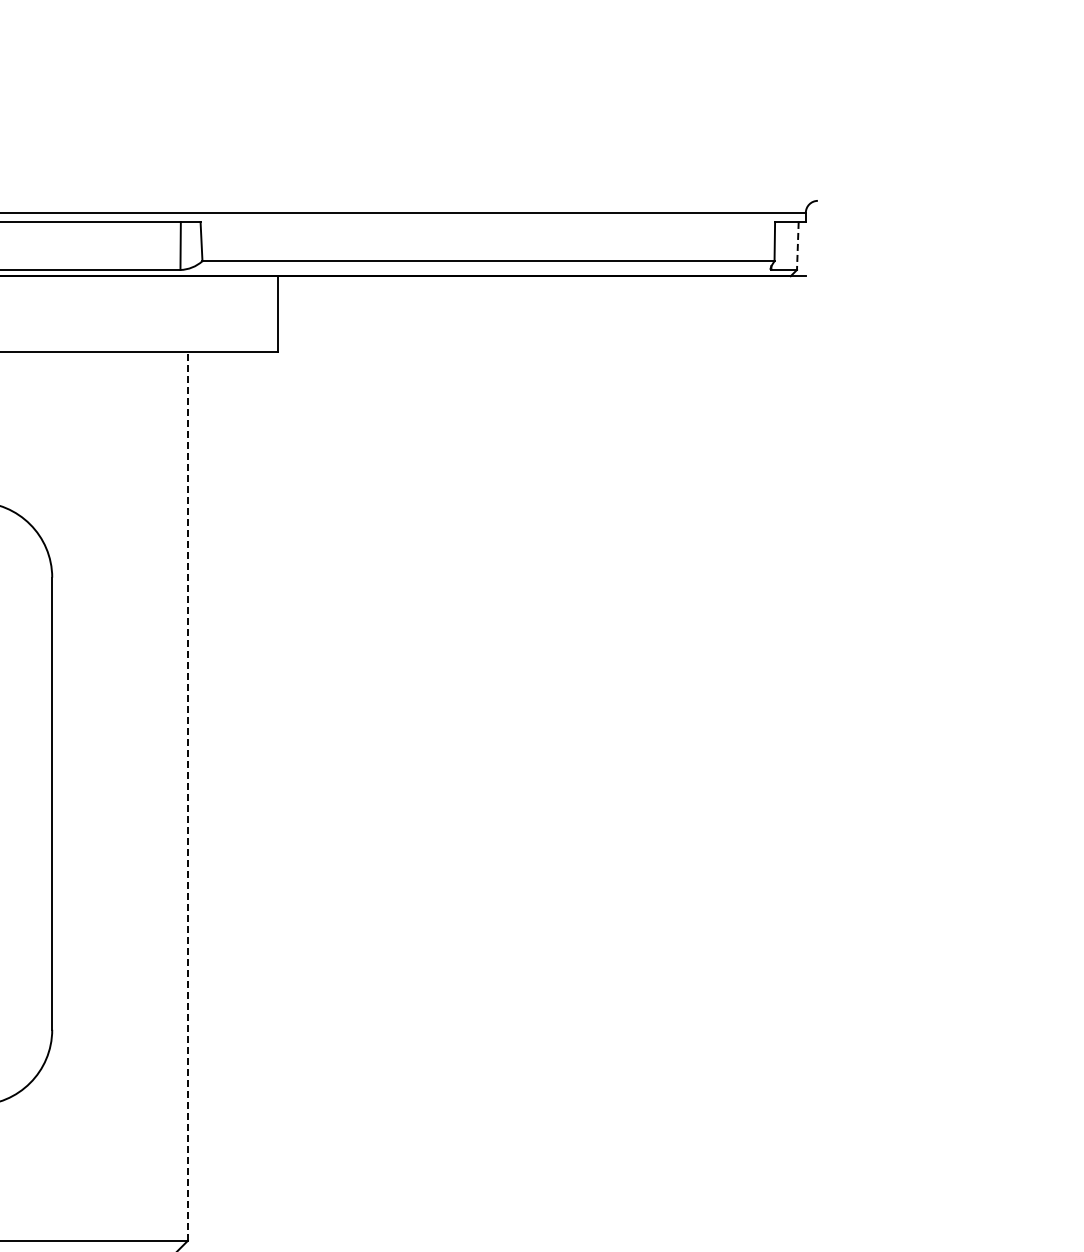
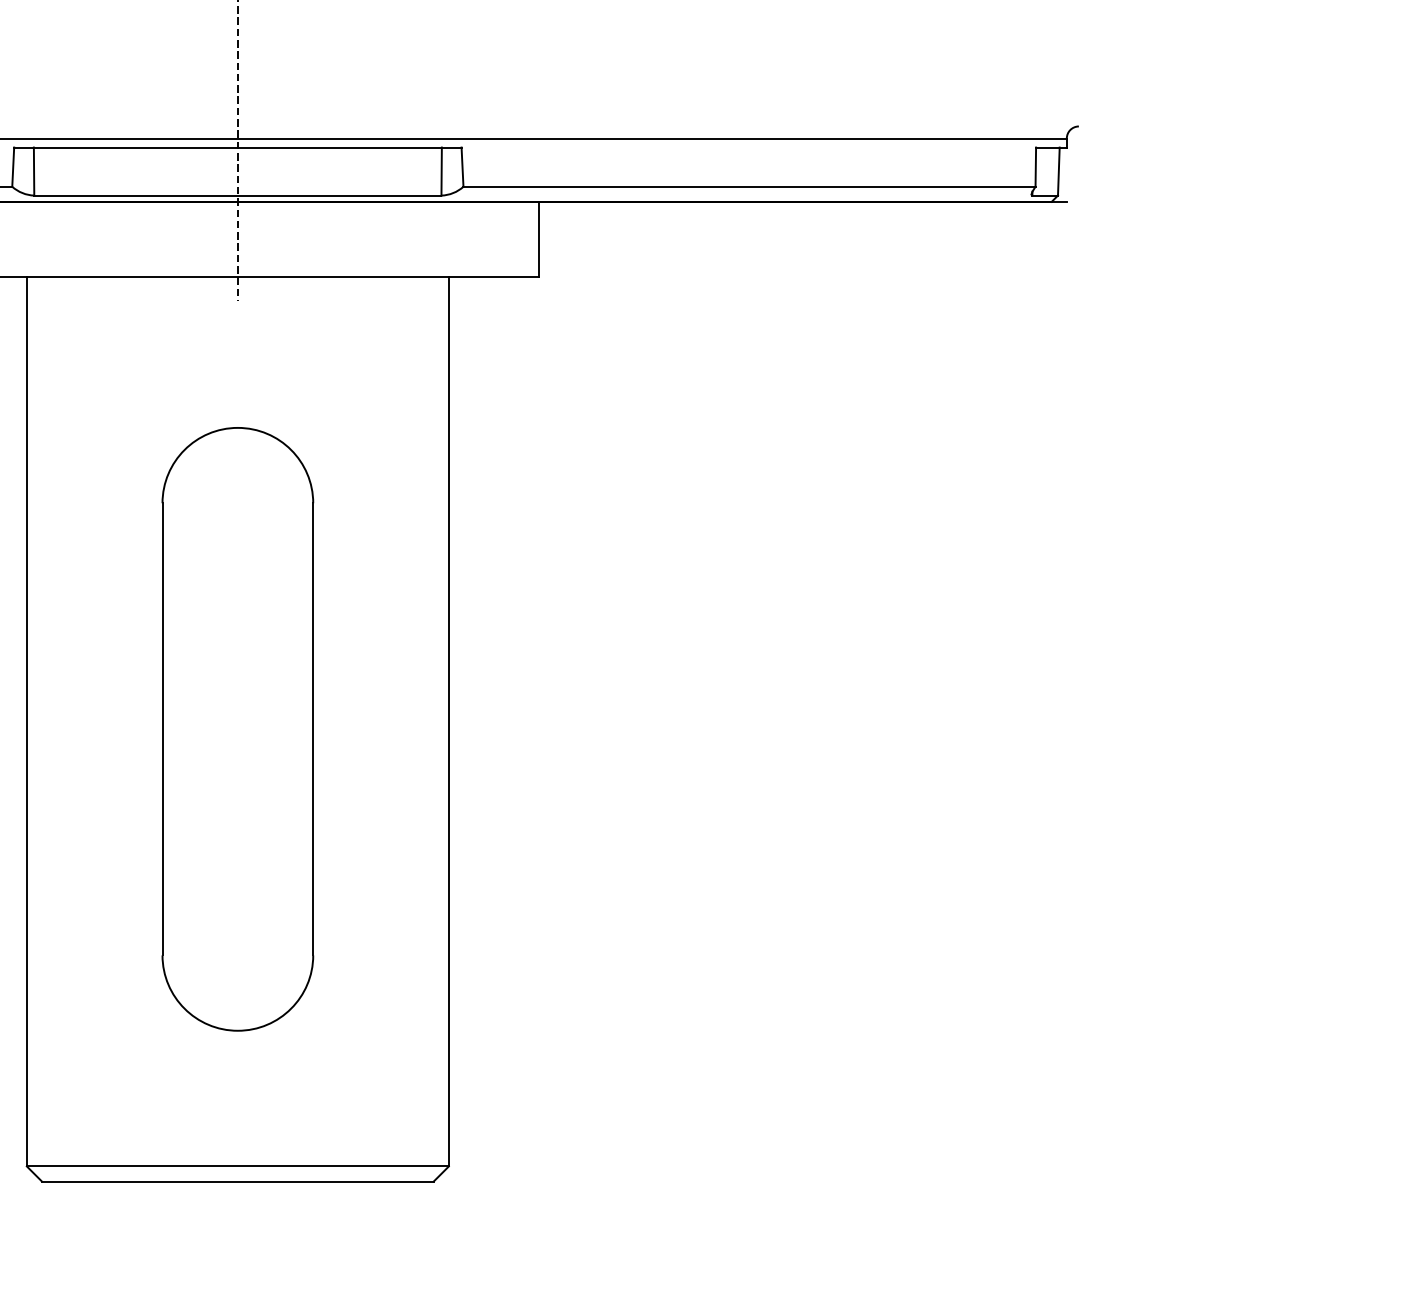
line: (797, 246) -> (1058, 172), dashed -> solid
line: (187, 795) -> (448, 721), dashed -> solid

